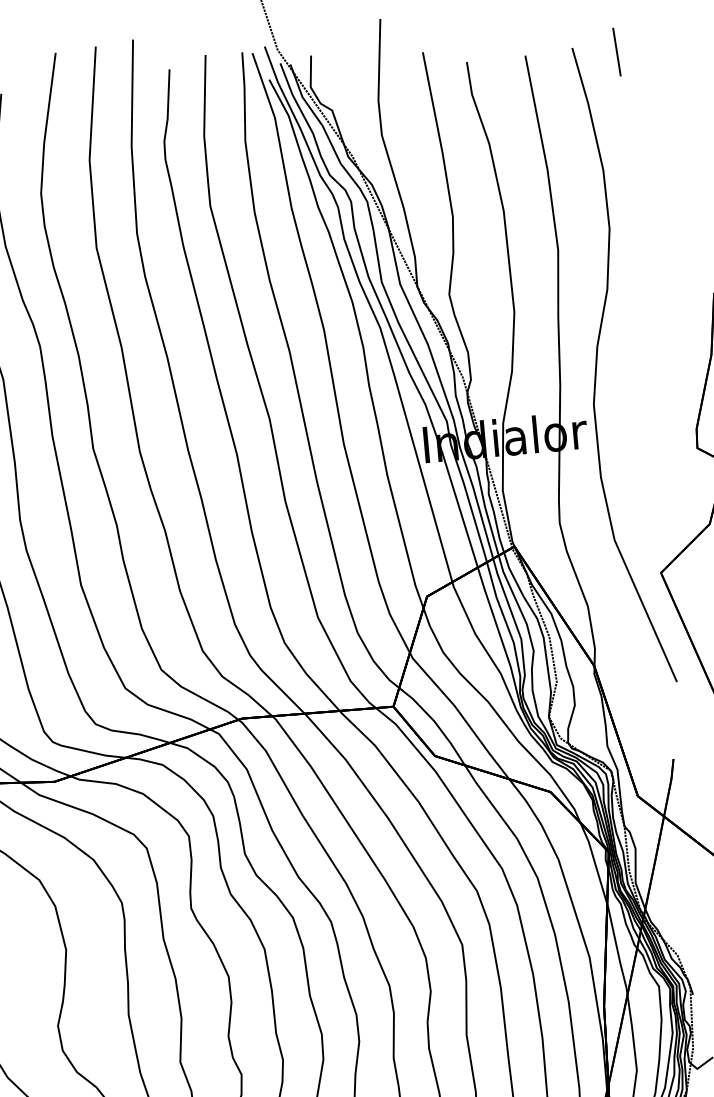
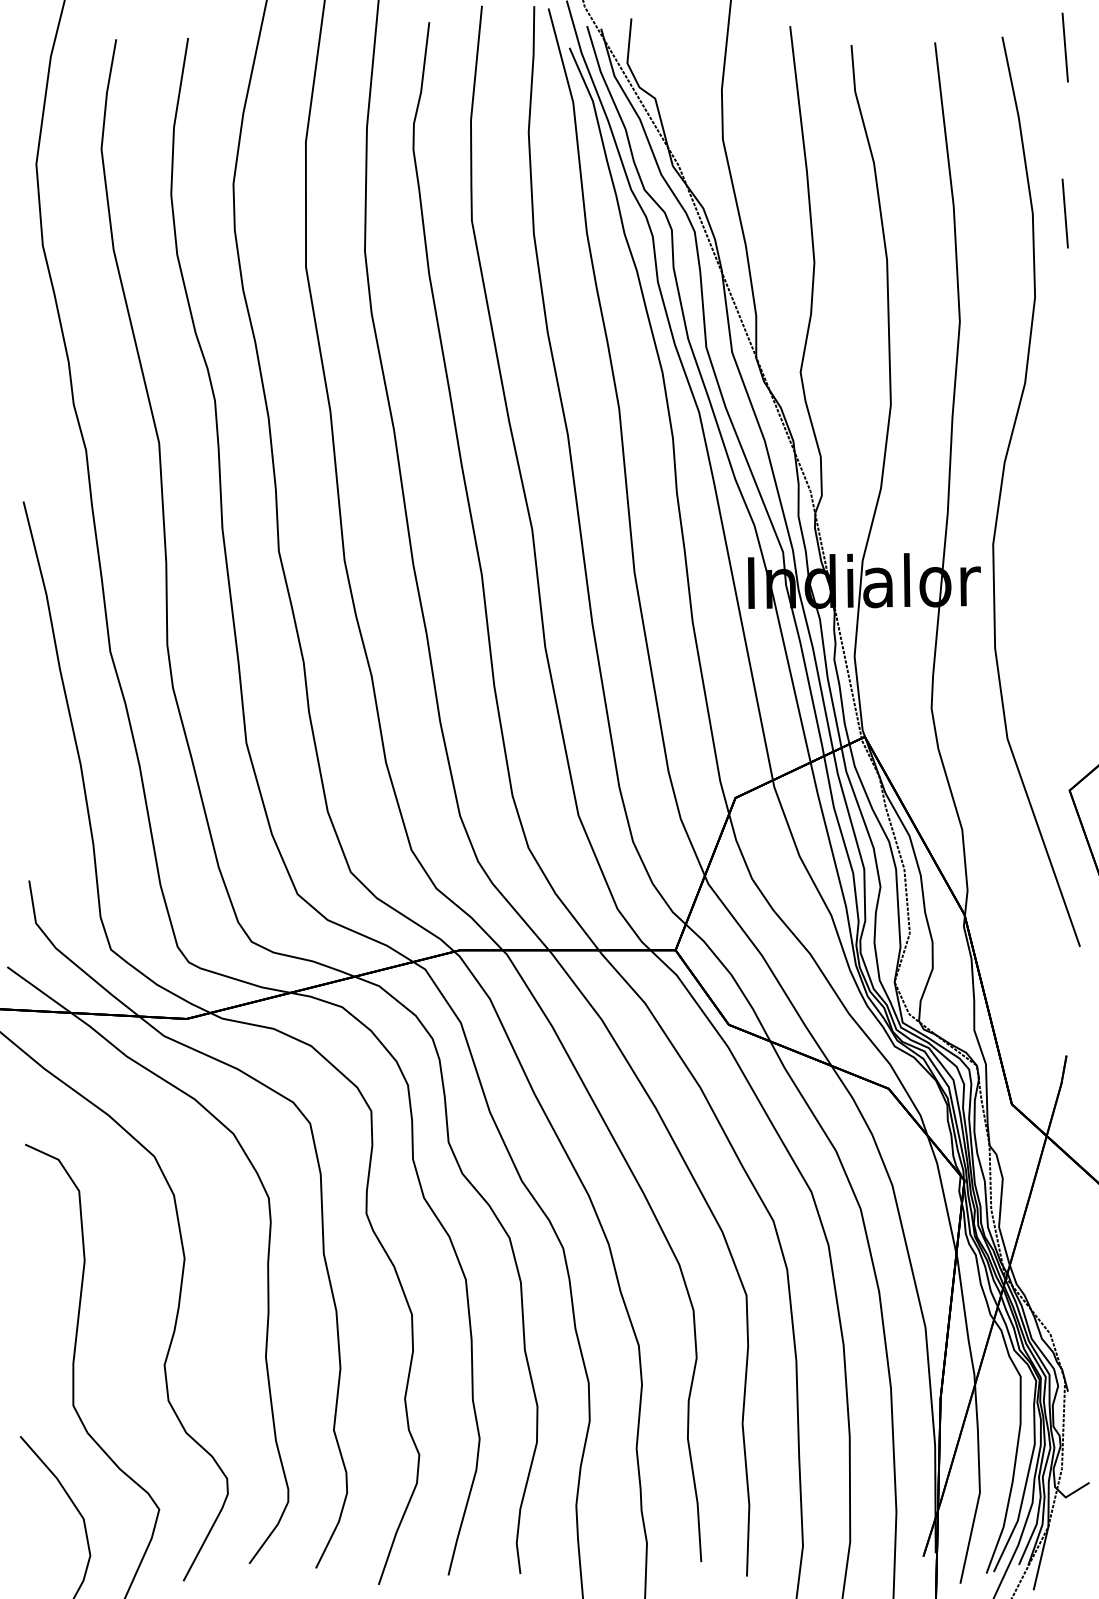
line: (625, 168) -> (1064, 213), added

